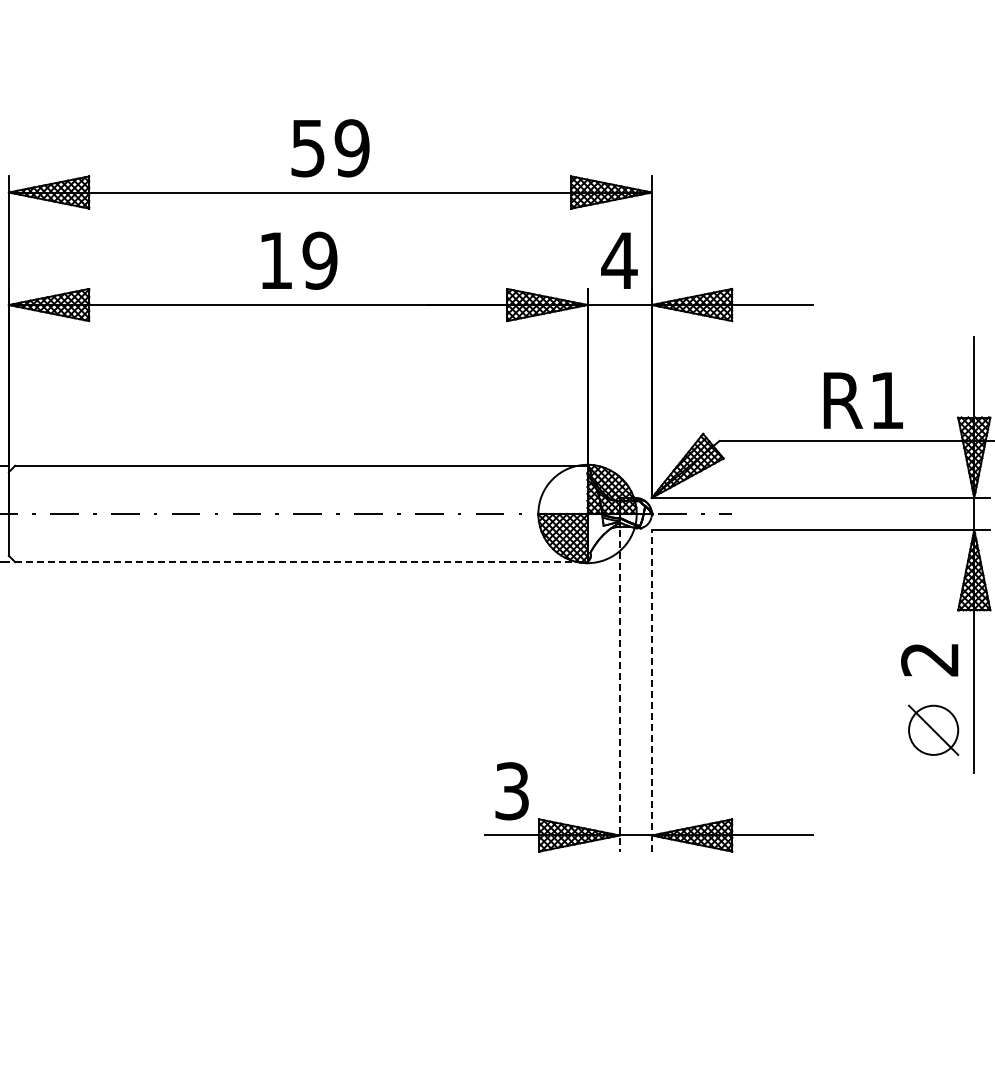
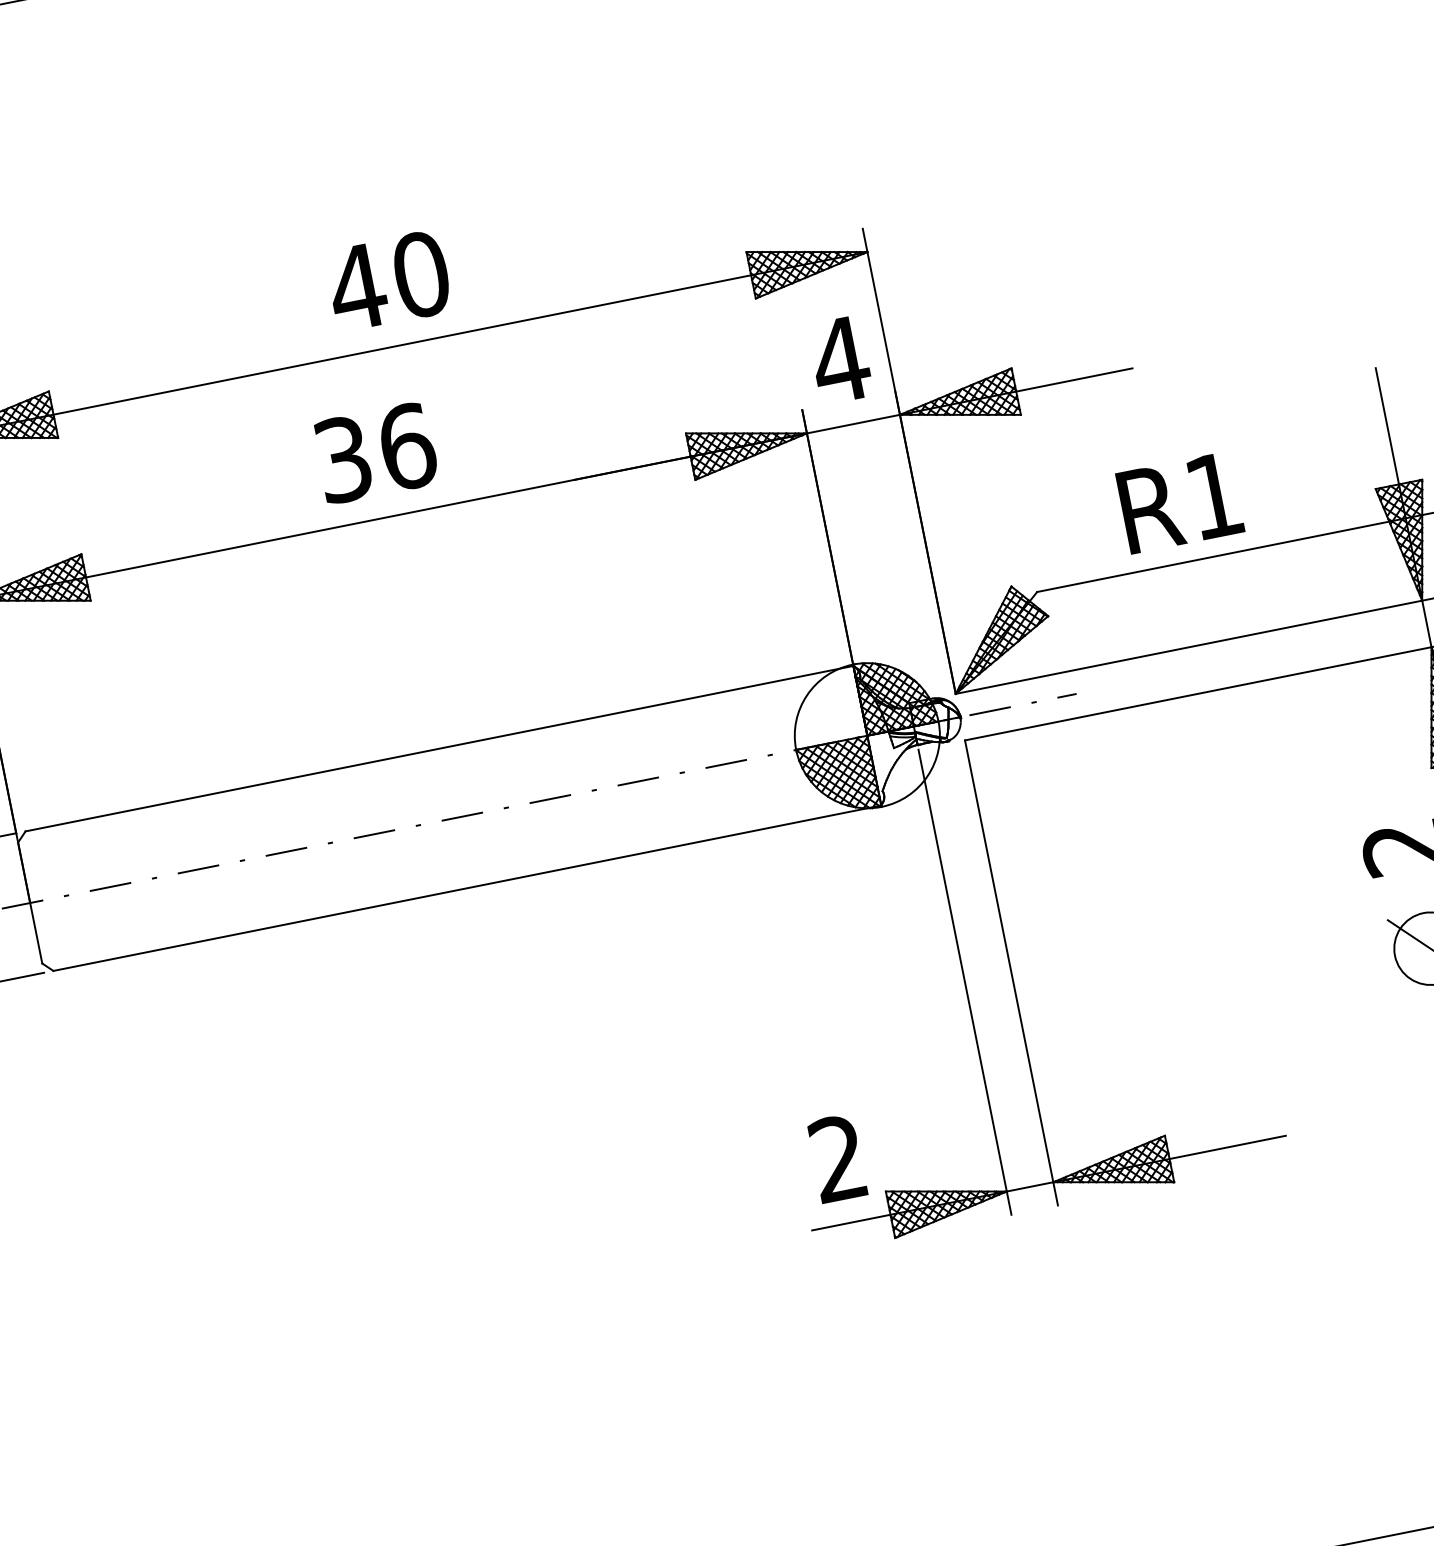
text: (329, 148) -> (388, 281), 59 -> 40
text: (298, 260) -> (375, 452), 19 -> 36
text: (862, 400) -> (1178, 502), moved
line: (301, 562) -> (467, 888), dashed -> solid
line: (619, 690) -> (964, 981), dashed -> solid
line: (651, 690) -> (1010, 972), dashed -> solid
text: (511, 791) -> (837, 1159), 3 -> 2

